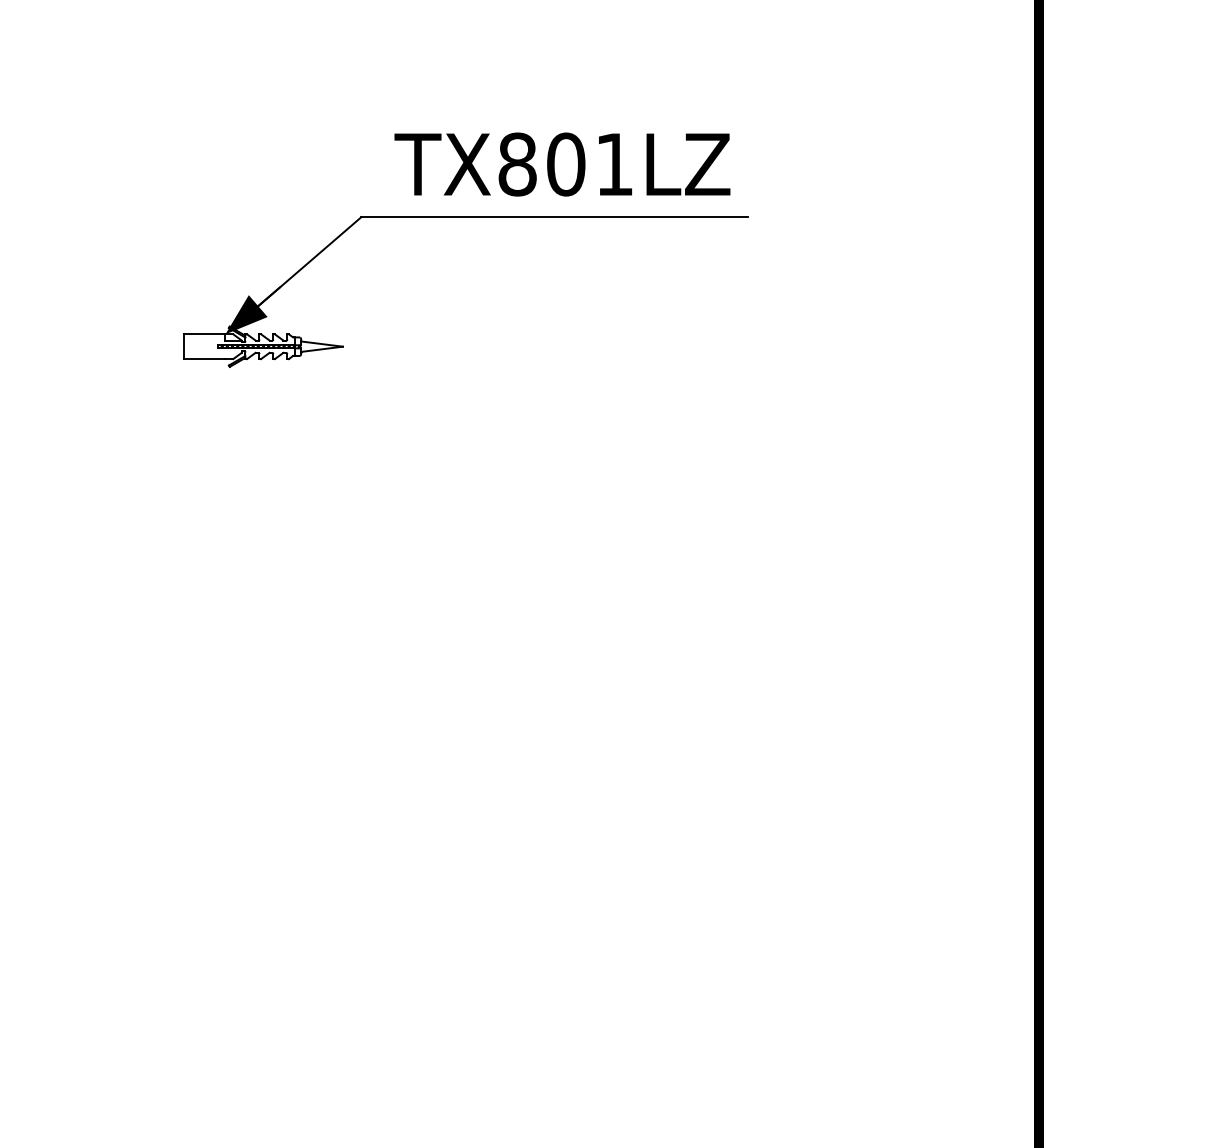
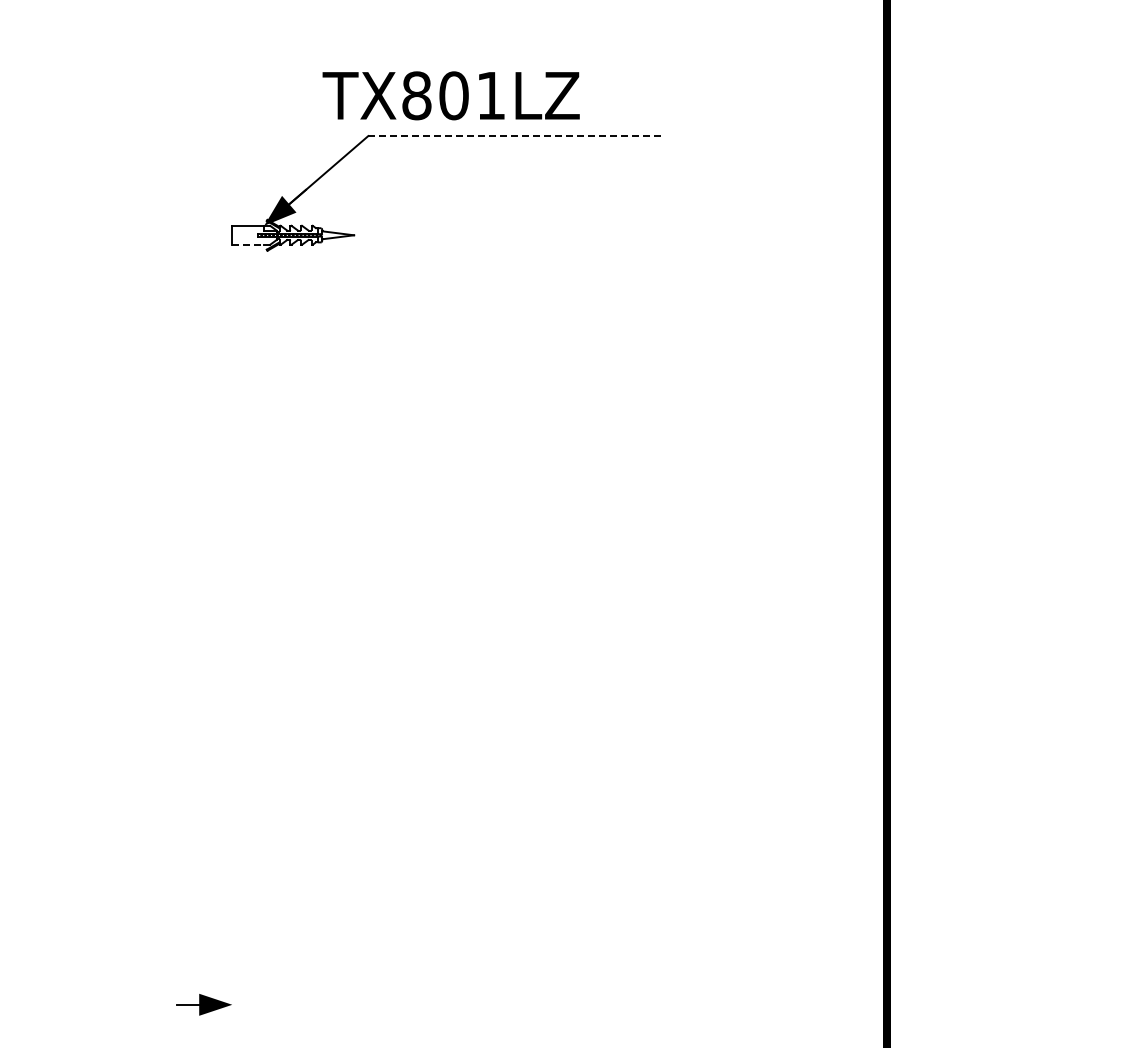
text: (561, 164) -> (450, 95), moved
line: (555, 217) -> (516, 136), solid -> dashed
line: (204, 358) -> (248, 244), solid -> dashed

